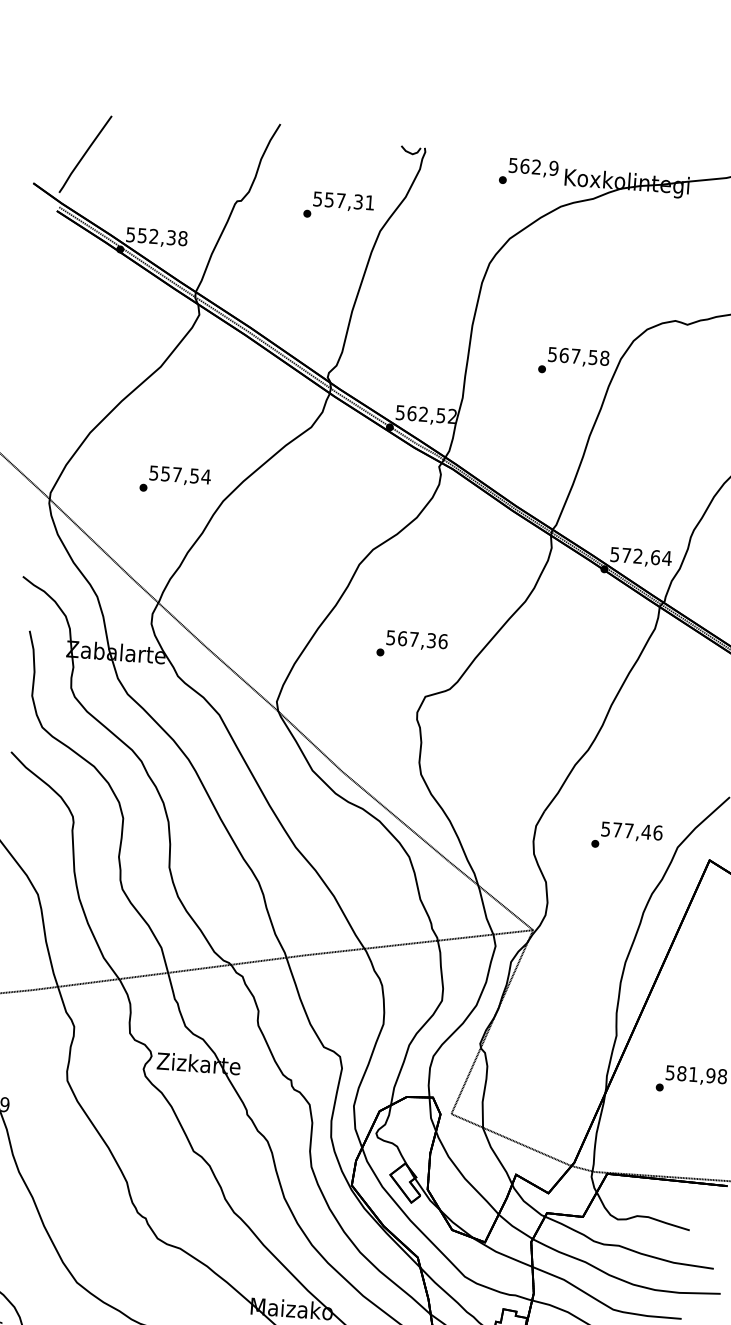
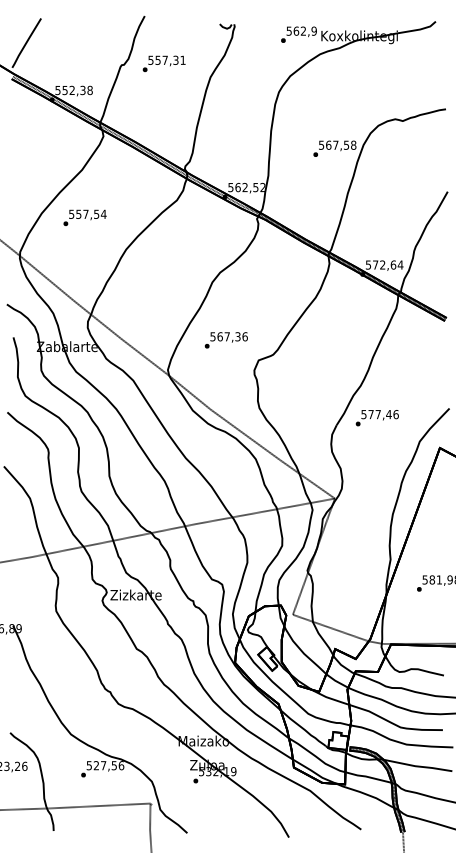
text: (337, 205) -> (163, 63), moved
text: (174, 479) -> (84, 217), moved
text: (410, 645) -> (225, 340), moved
text: (625, 837) -> (376, 418), moved

